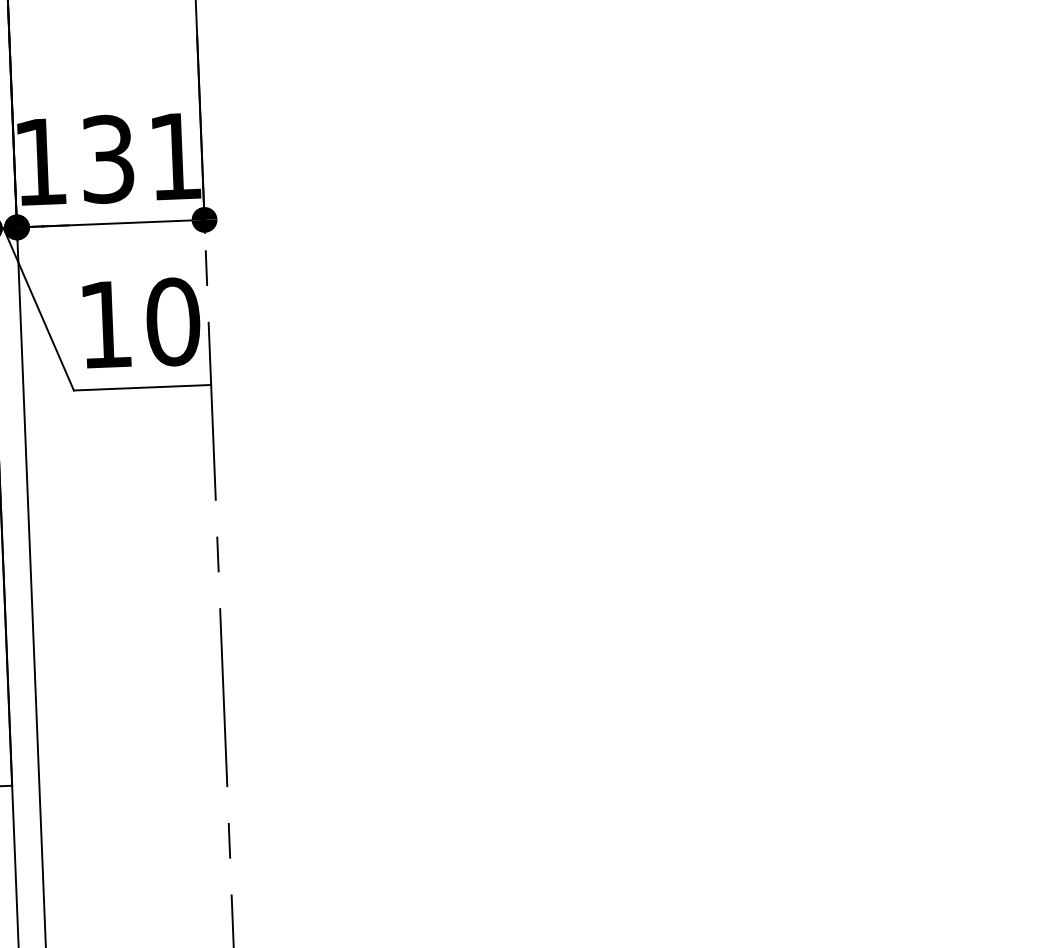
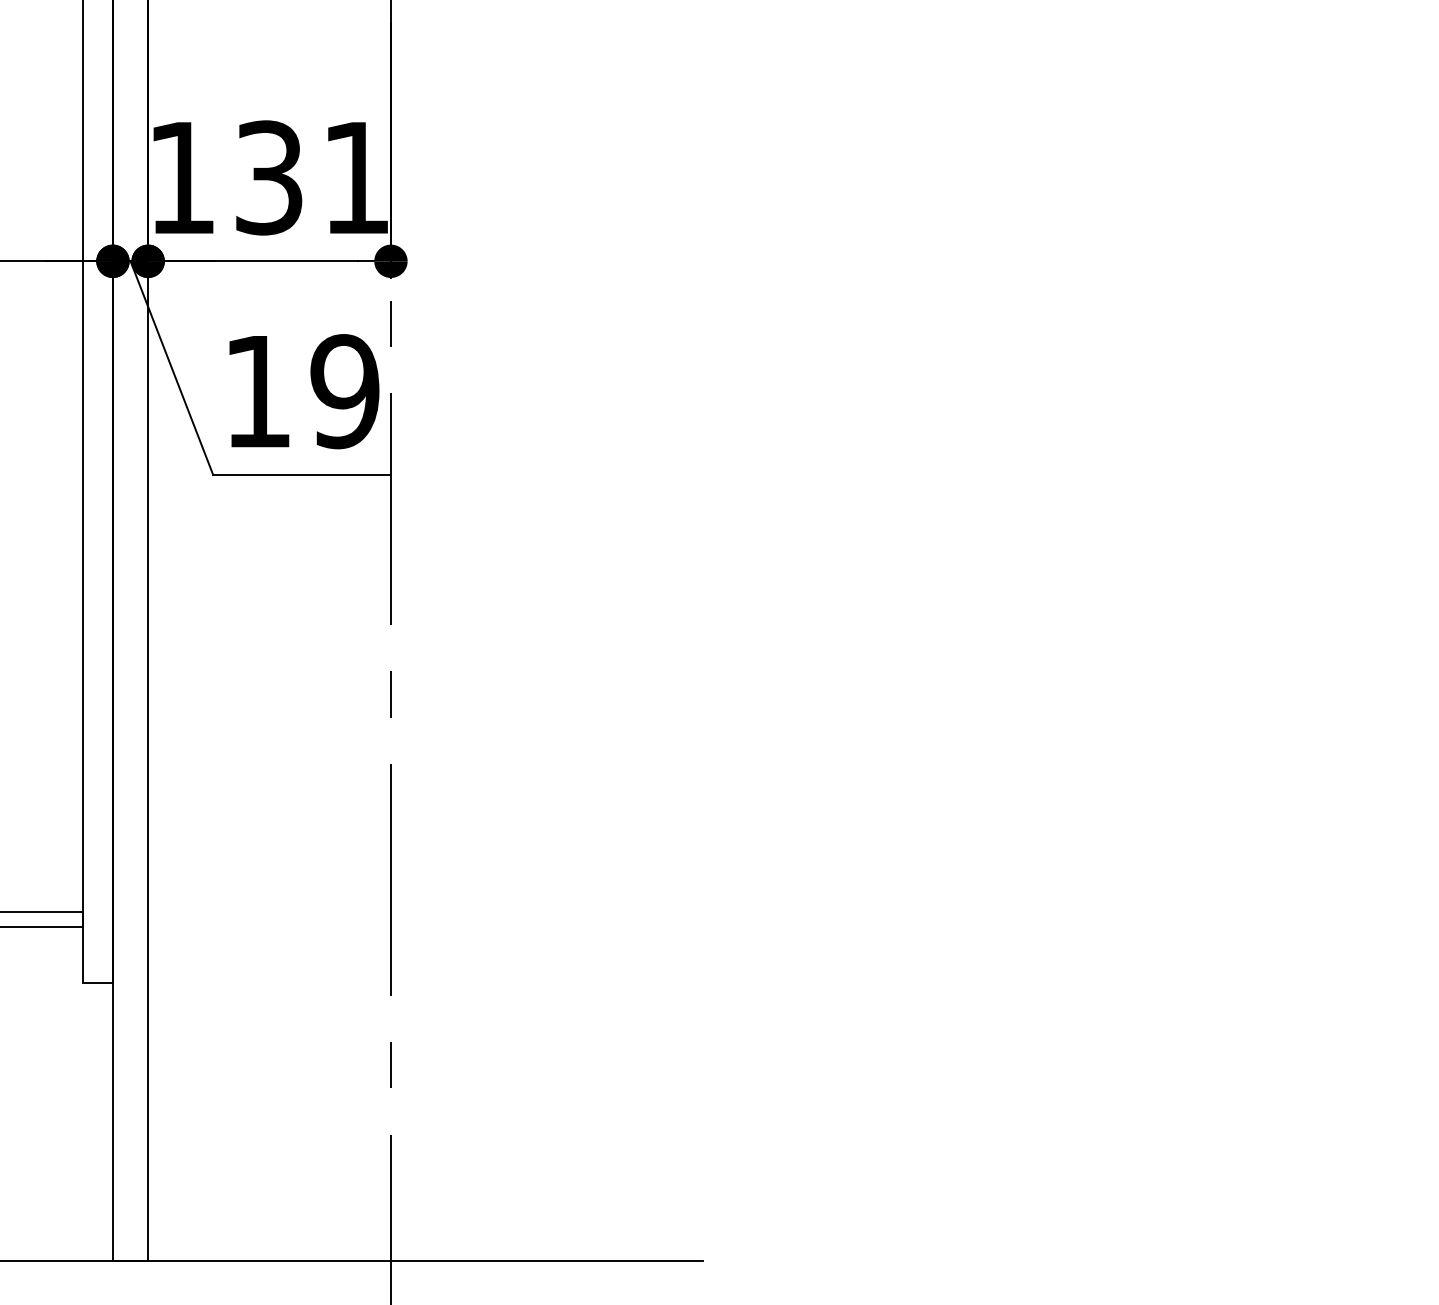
text: (172, 321) -> (344, 391), 10 -> 19

